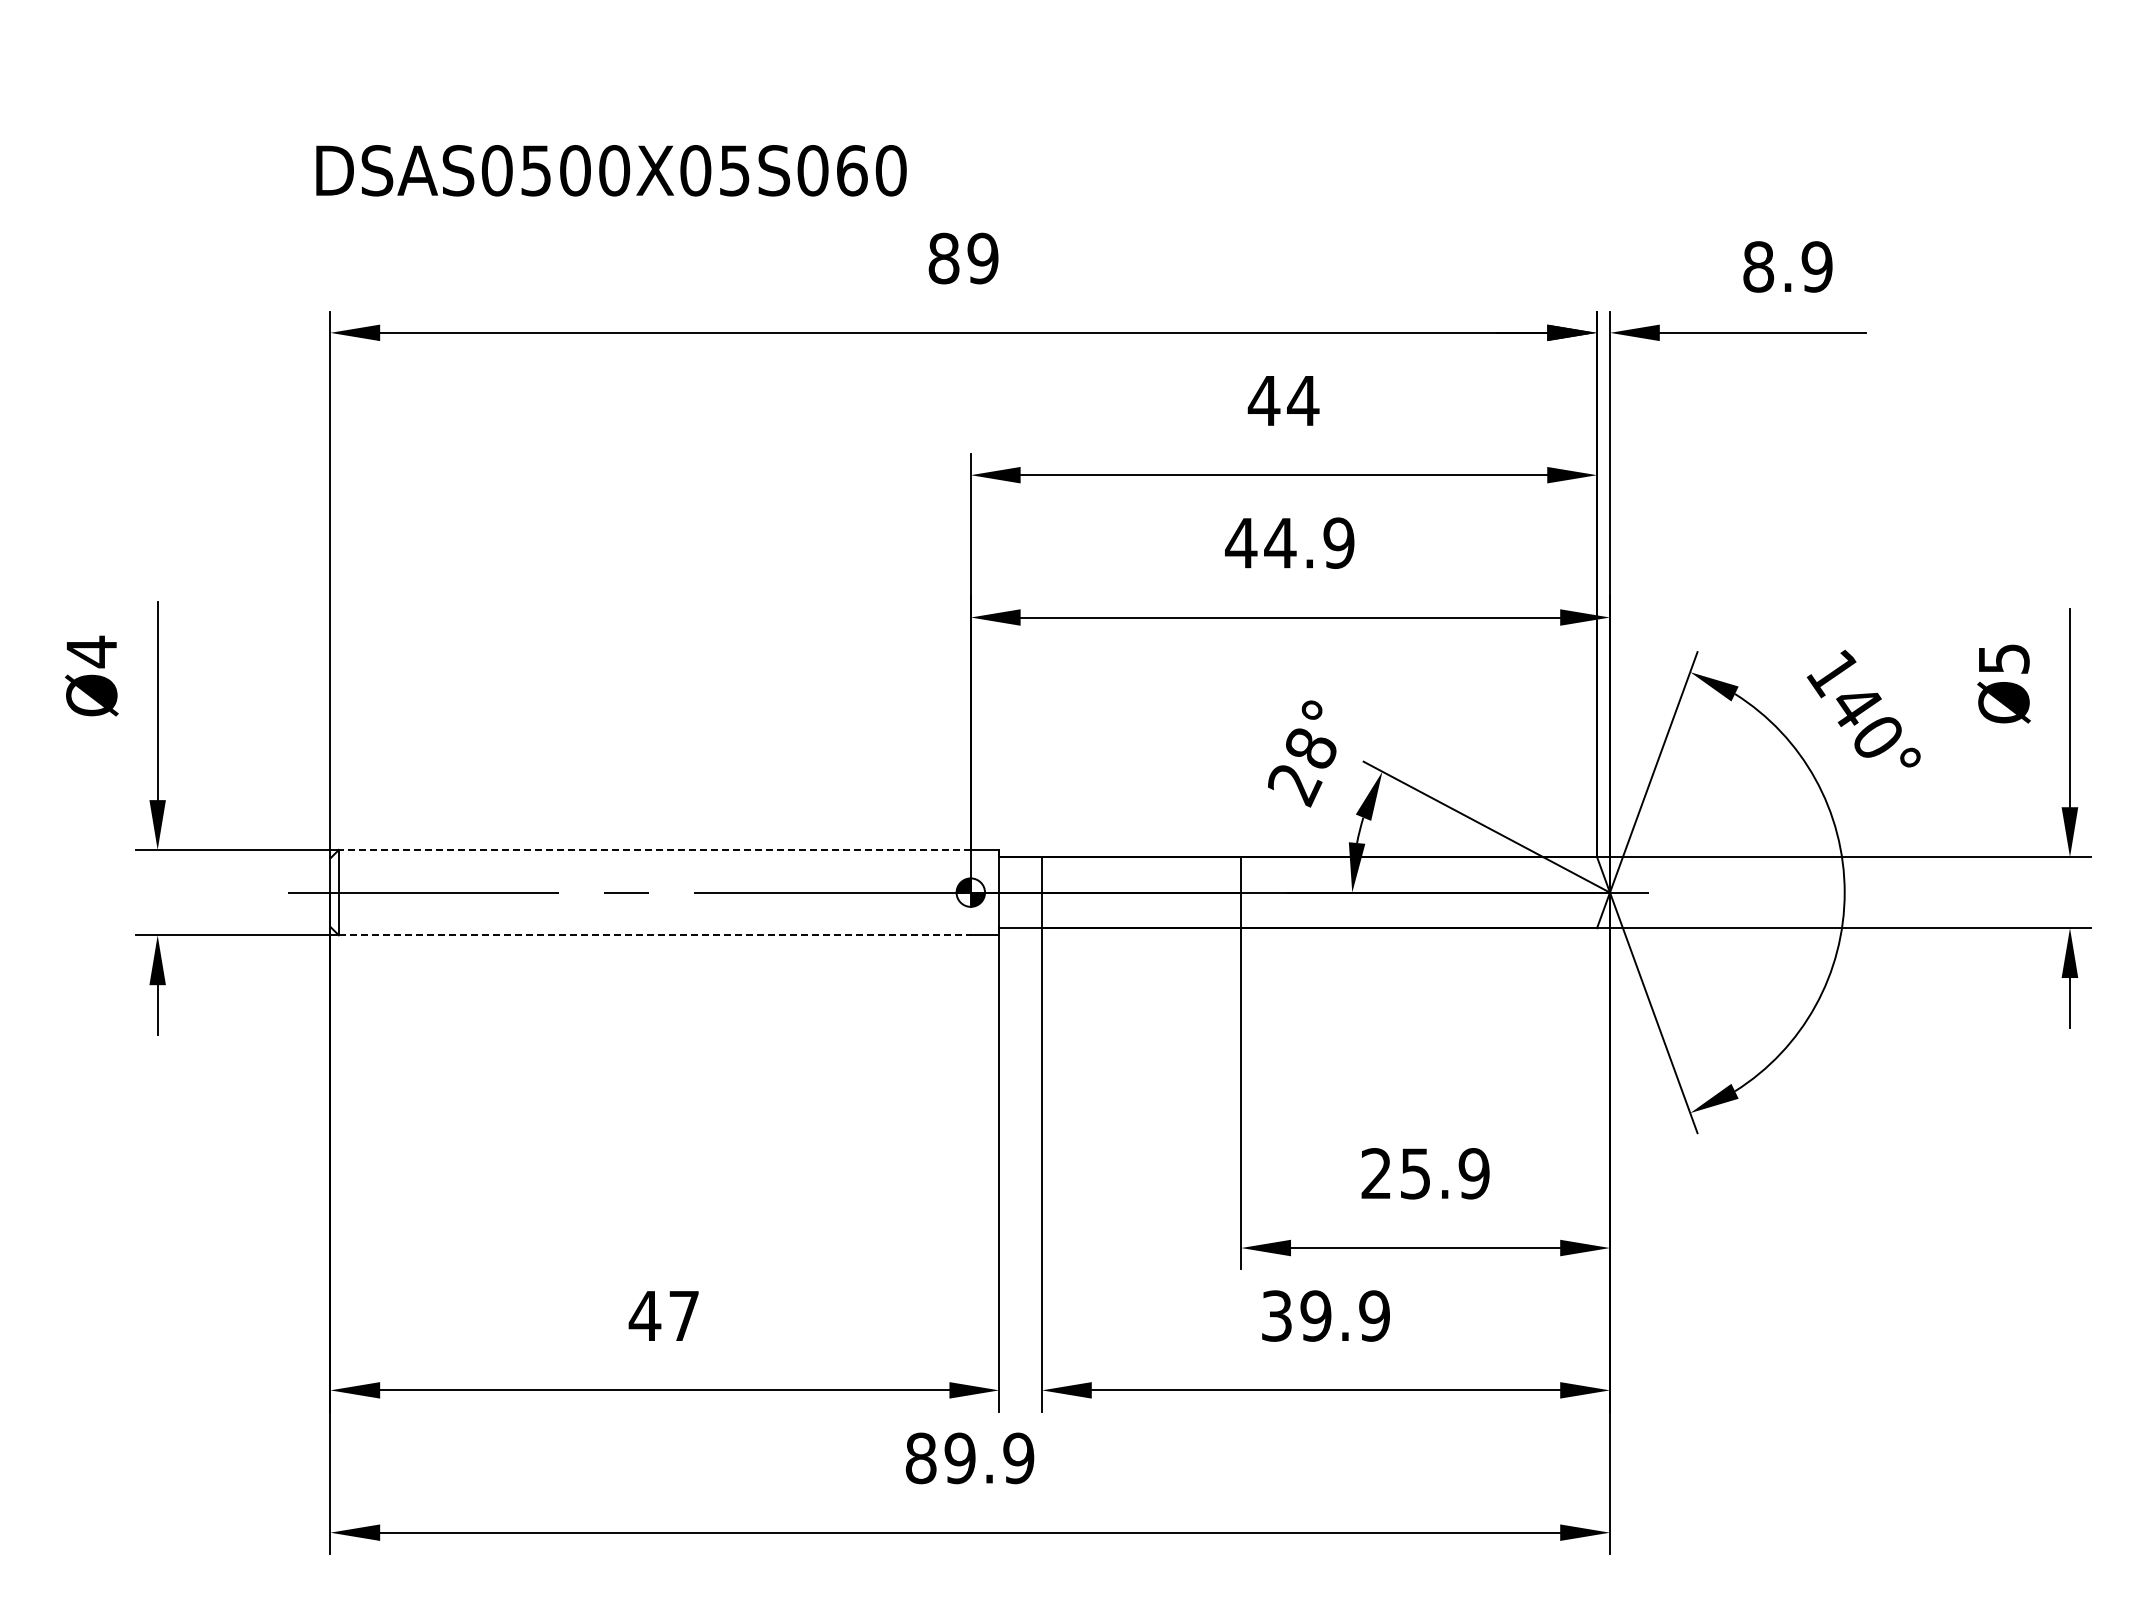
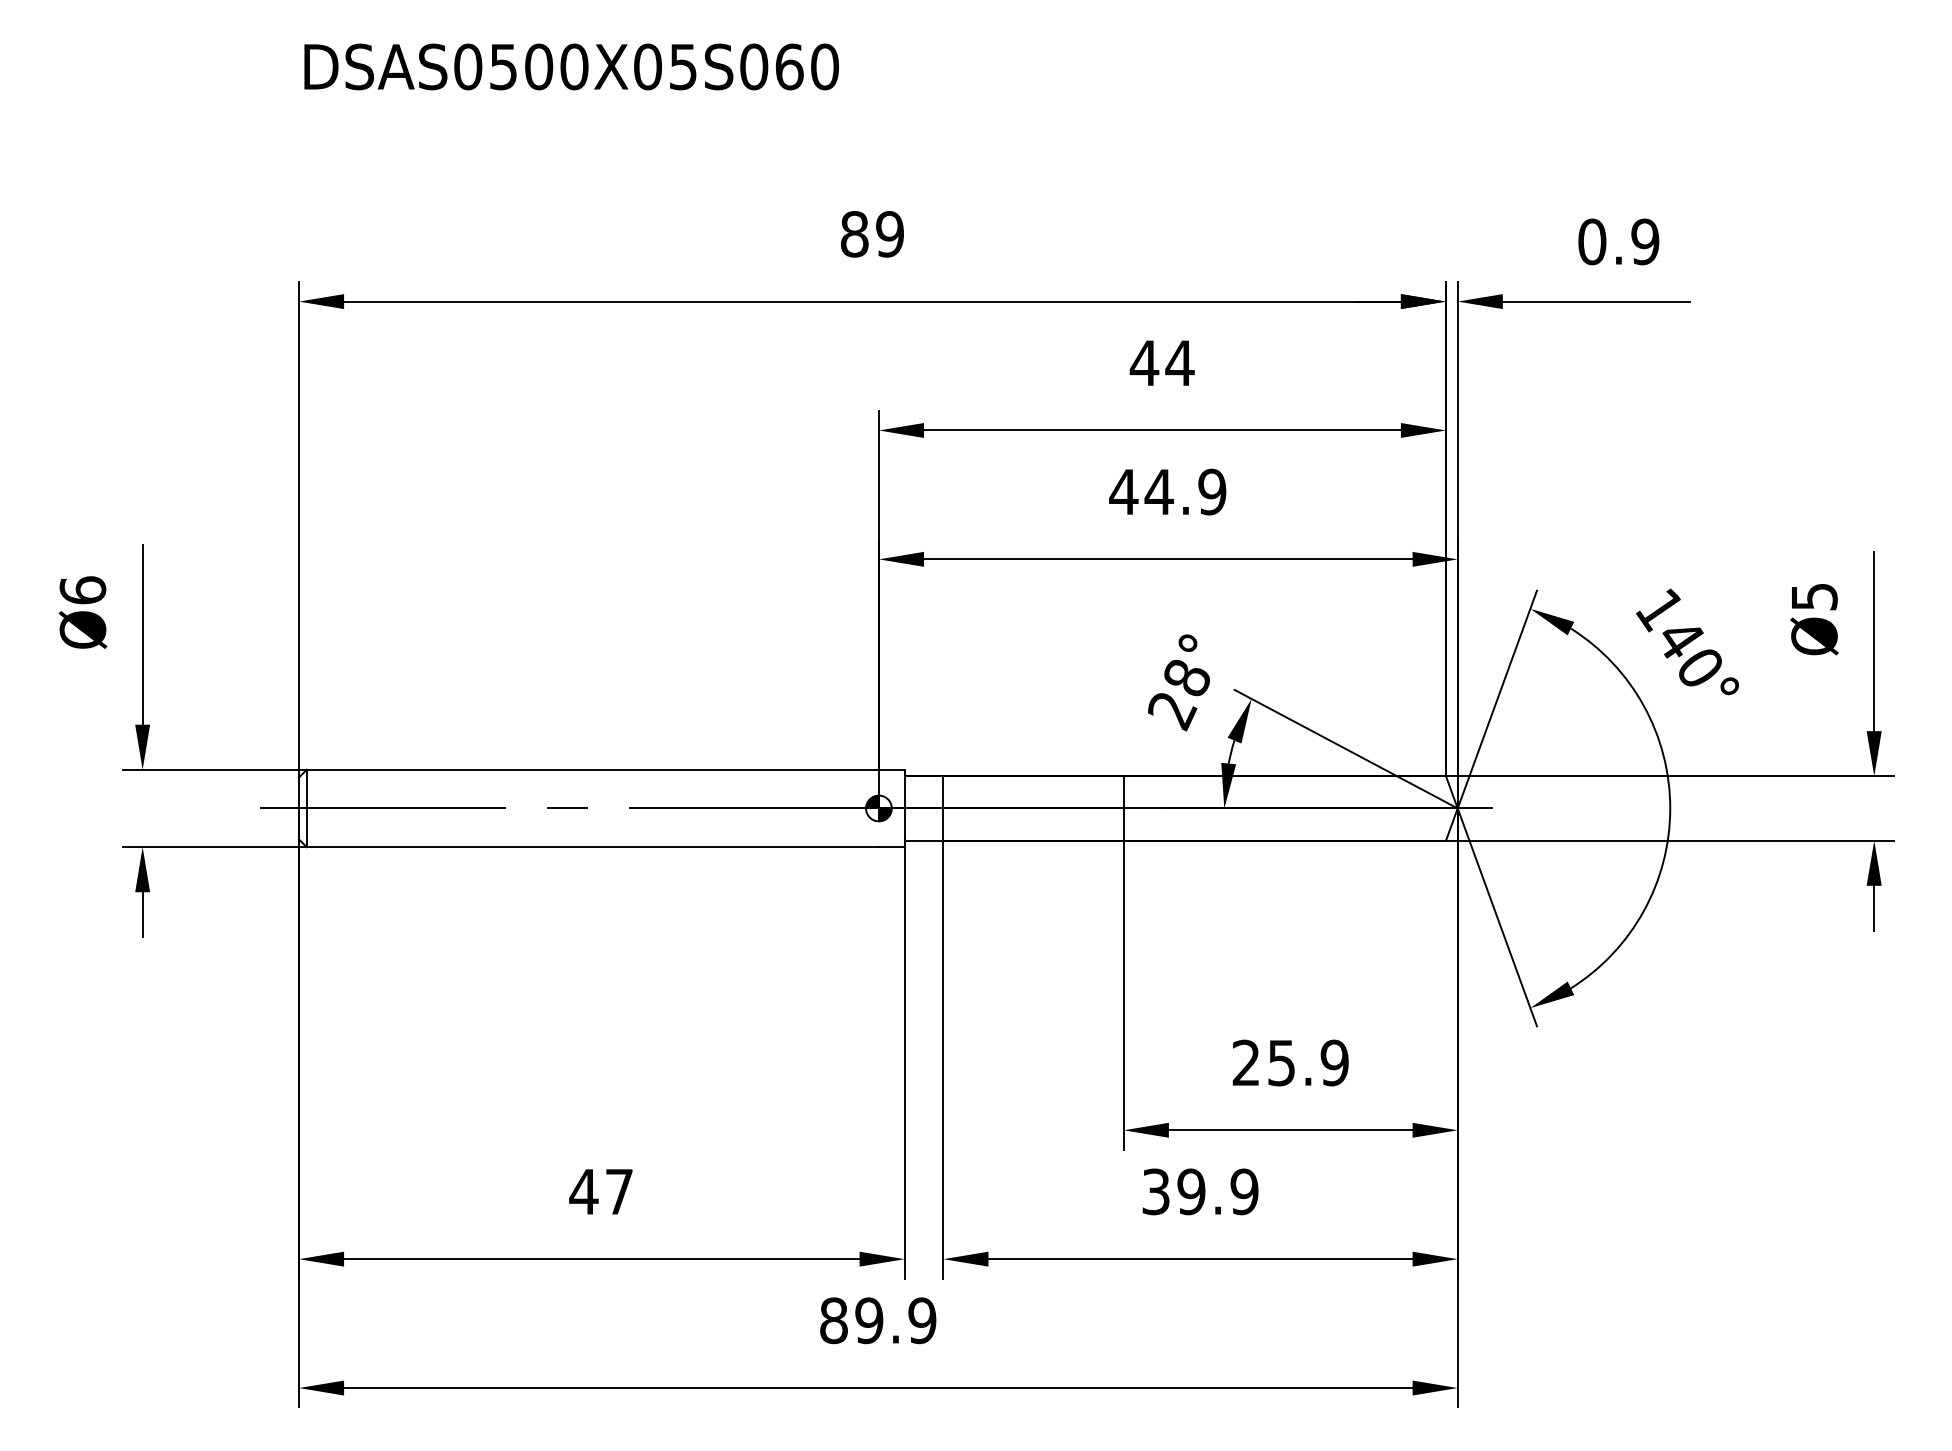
text: (611, 170) -> (571, 66), moved
text: (1758, 266) -> (1592, 241), 8.9 -> 0.9
text: (91, 651) -> (82, 590), Ø4 -> Ø6
line: (654, 849) -> (592, 769), dashed -> solid
line: (654, 935) -> (592, 847), dashed -> solid

